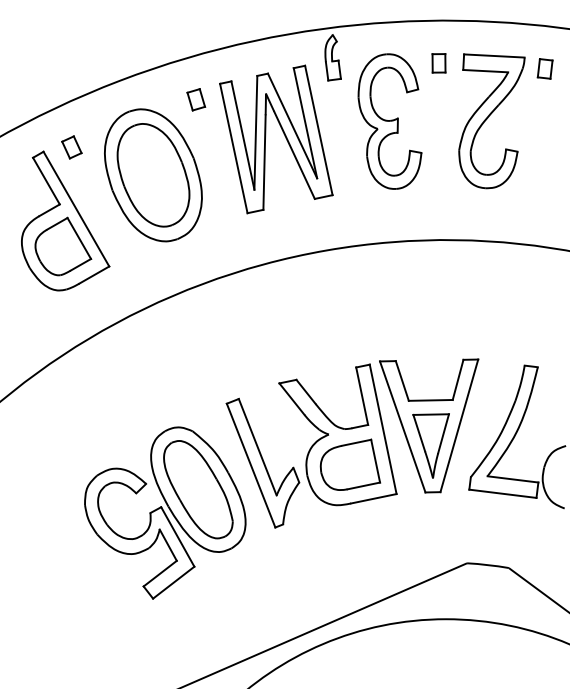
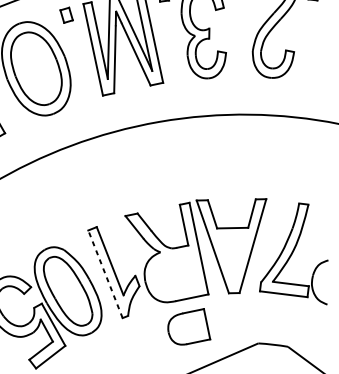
part: (430, 445) -> (232, 260), removed
part: (350, 464) -> (189, 326), moved
line: (250, 465) -> (105, 274), solid -> dashed

